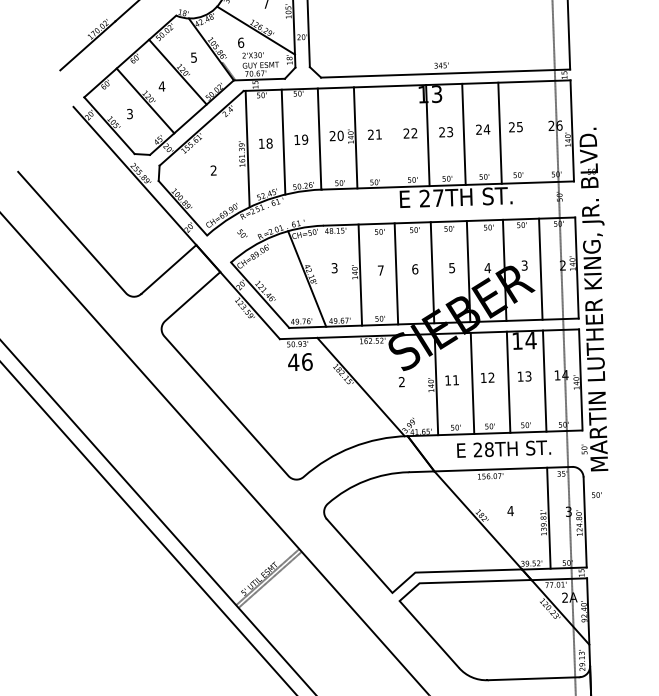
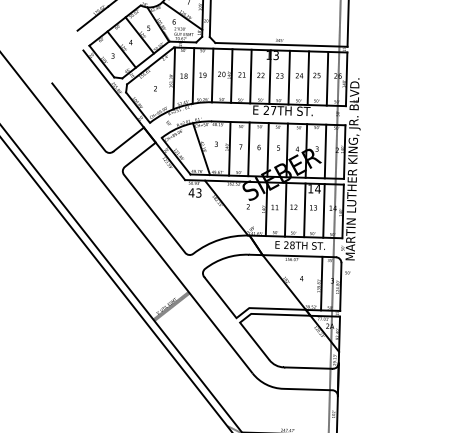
line: (536, 131) -> (327, 78), added
line: (390, 136) -> (250, 76), added
text: (306, 360) -> (198, 192), 46 -> 43

